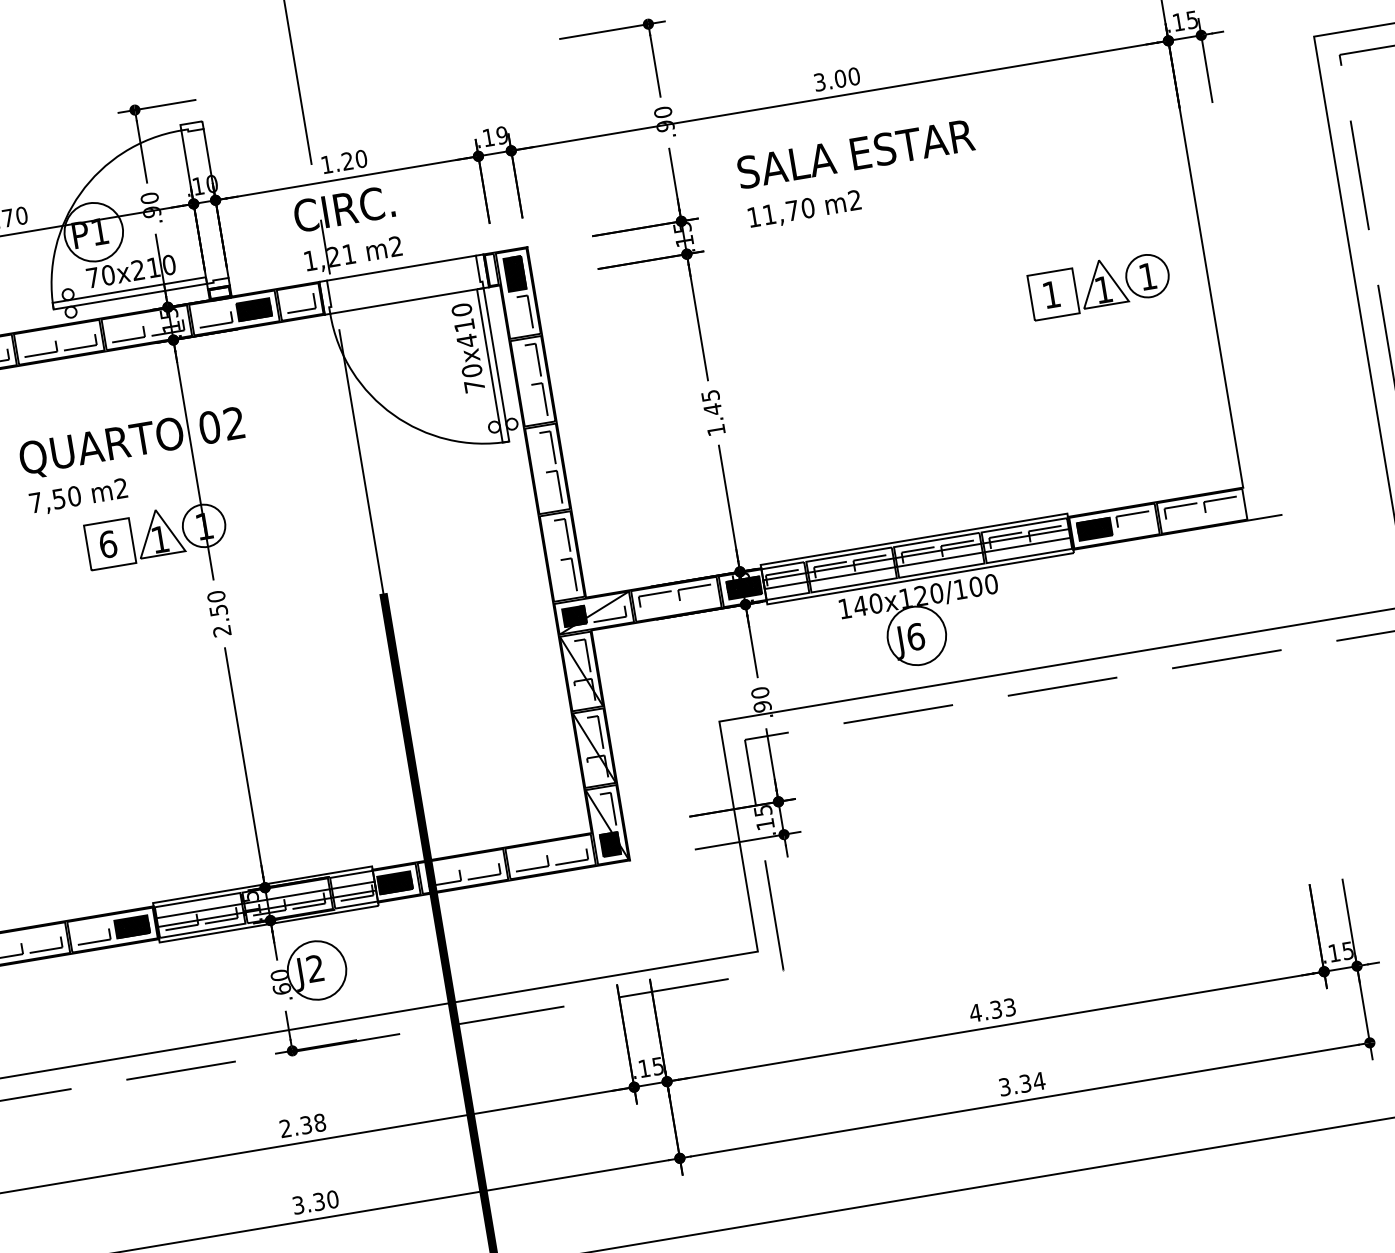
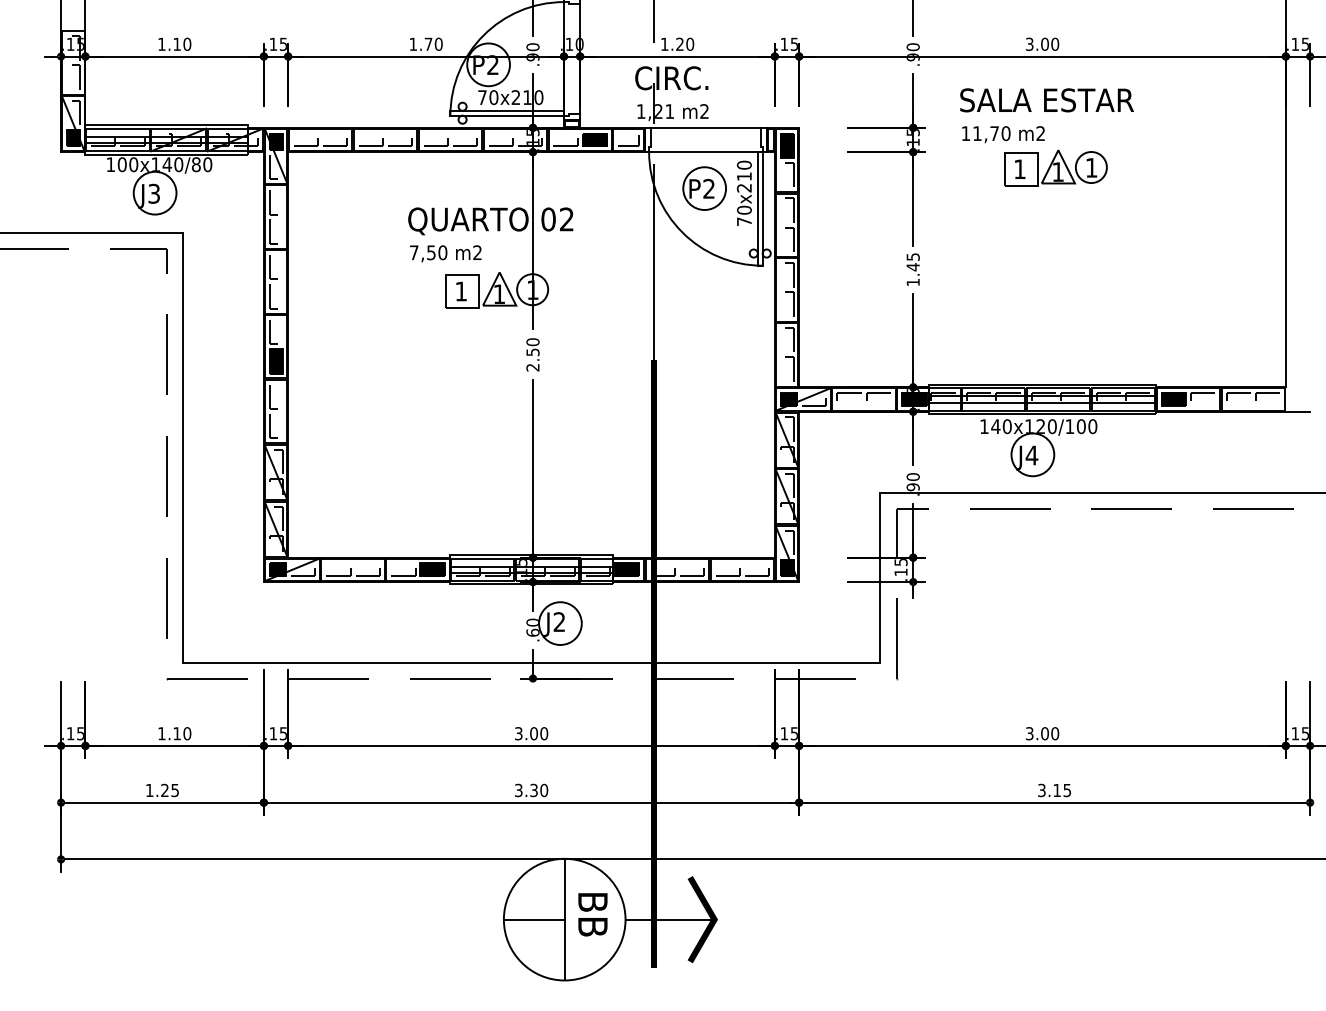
text: (502, 134) -> (794, 43), .19 -> .15
text: (98, 230) -> (492, 64), P1 -> P2
part: (1099, 284) -> (1055, 167), moved
text: (465, 340) -> (743, 187), 70x410 -> 70x210
part: (413, 350) -> (704, 188), added
text: (108, 544) -> (461, 291), 6 -> 1
text: (915, 637) -> (1031, 455), J6 -> J4
text: (992, 1009) -> (1042, 733), 4.33 -> 3.00
text: (1032, 1082) -> (1062, 790), 3.34 -> 3.15
text: (302, 1125) -> (531, 733), 2.38 -> 3.00

